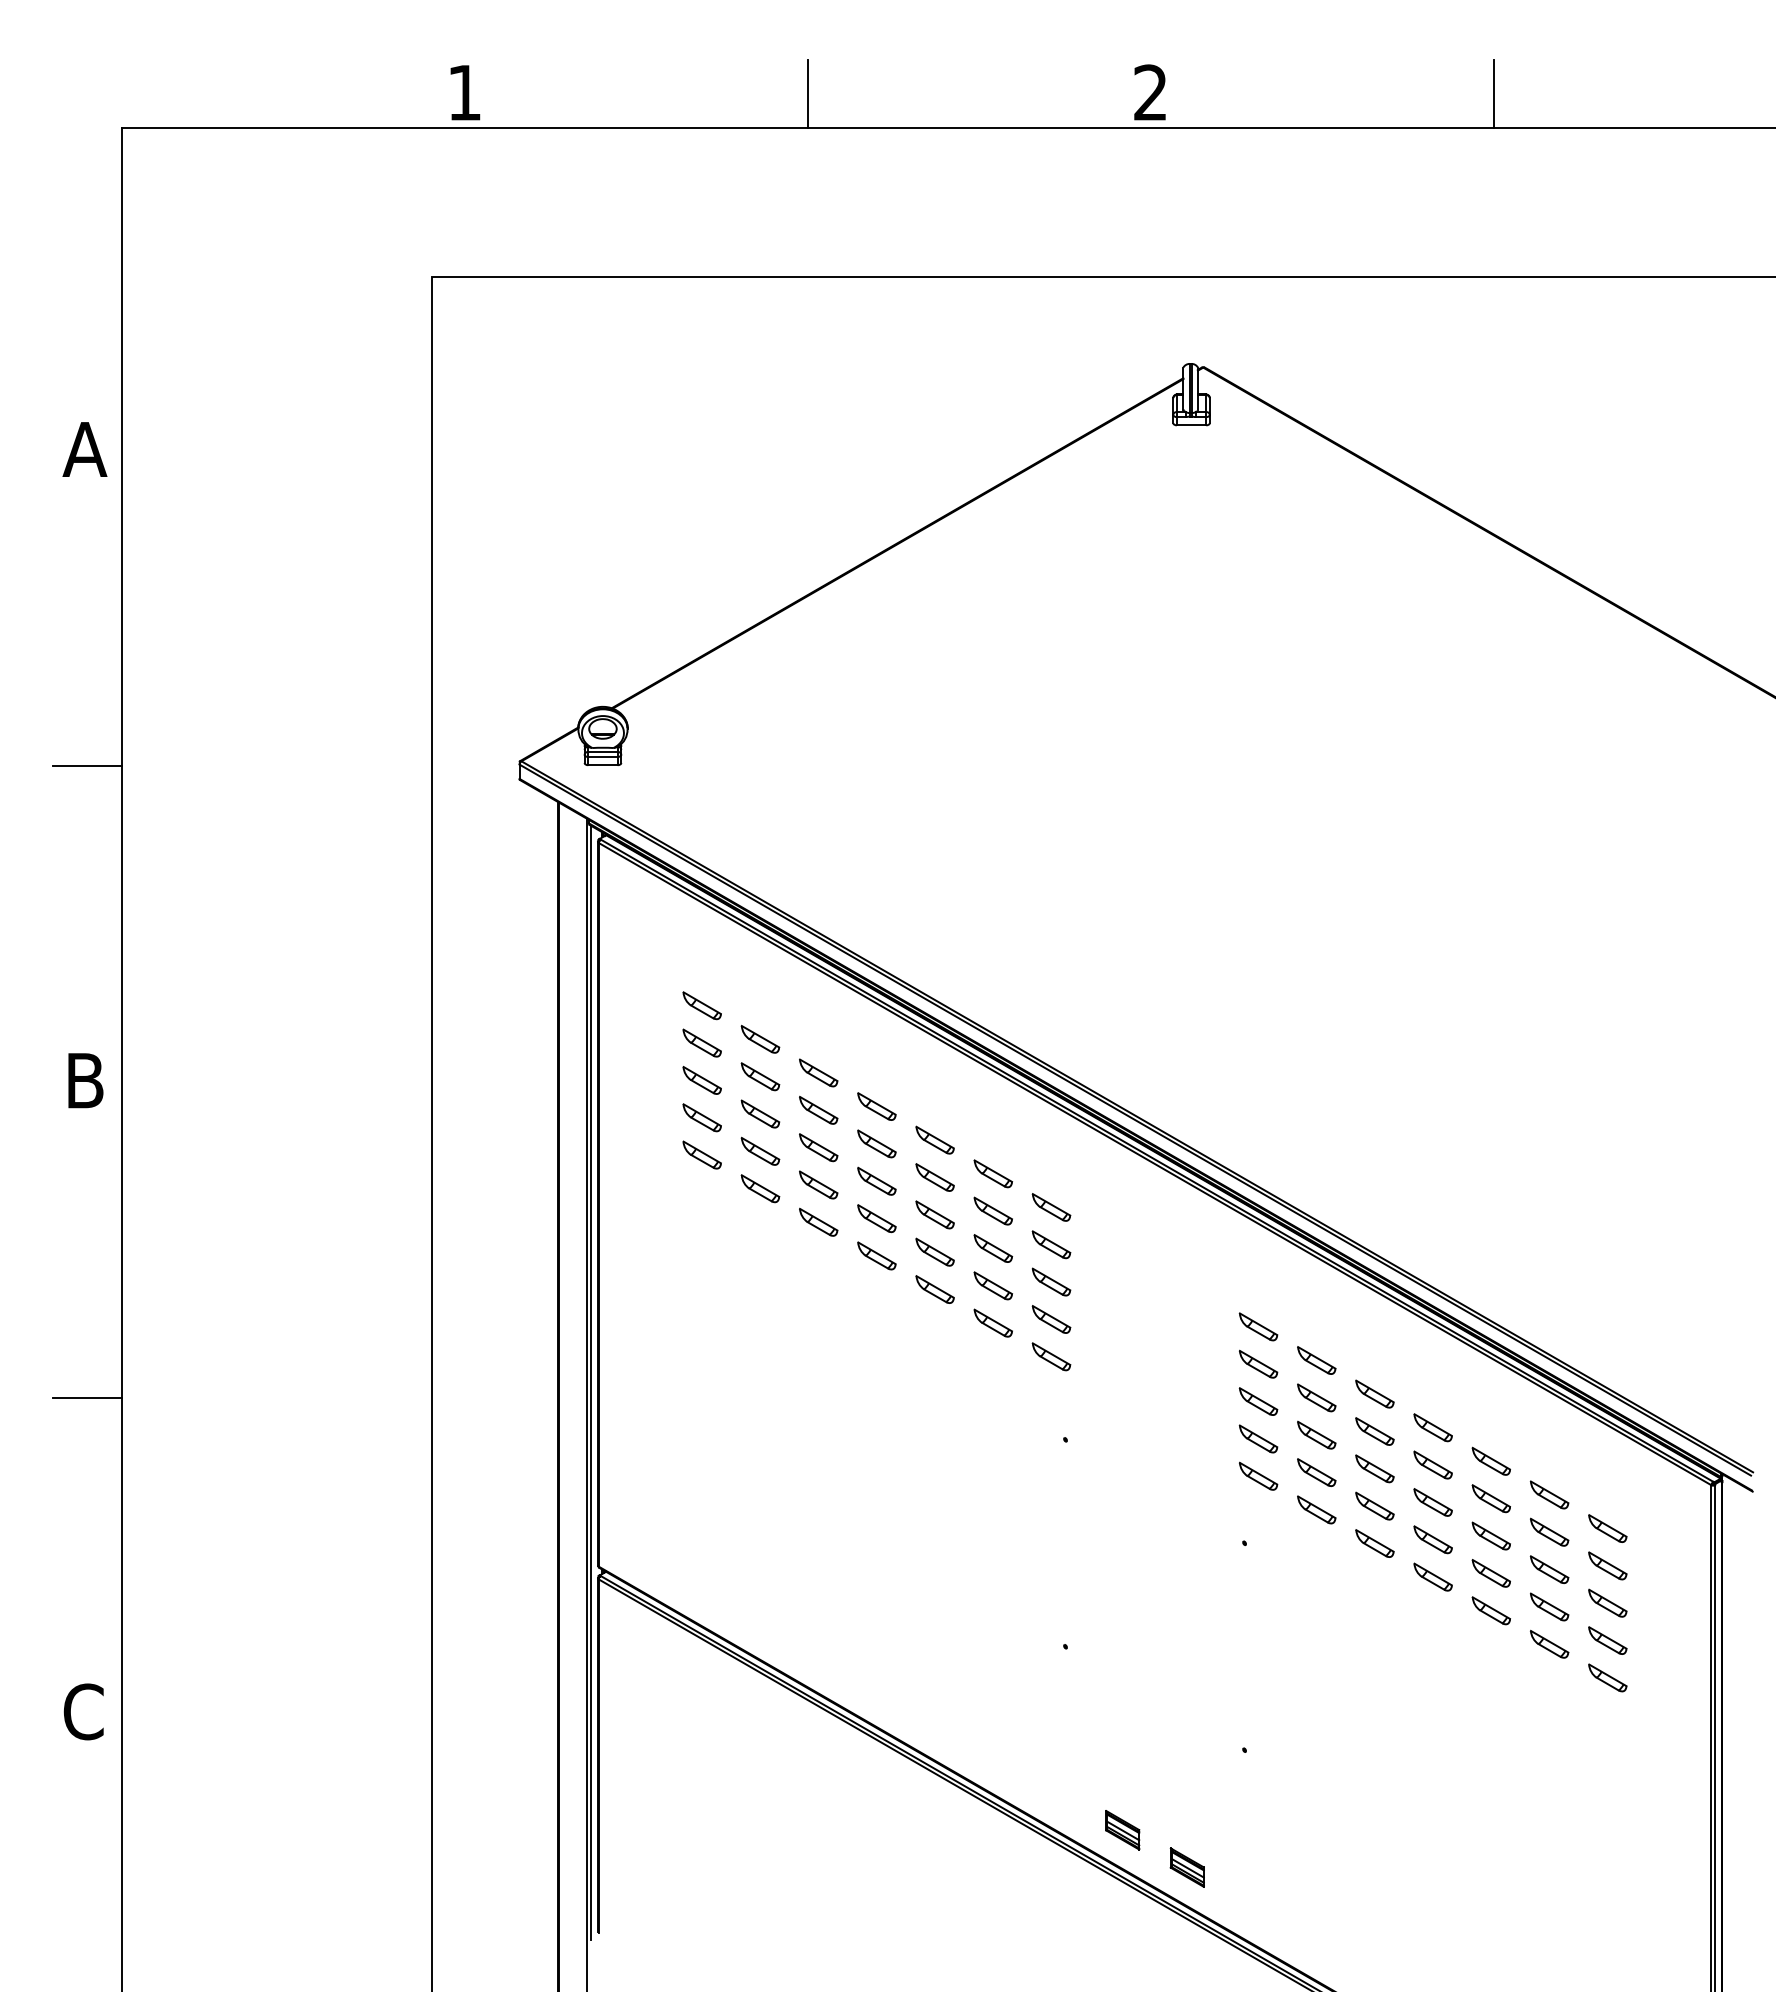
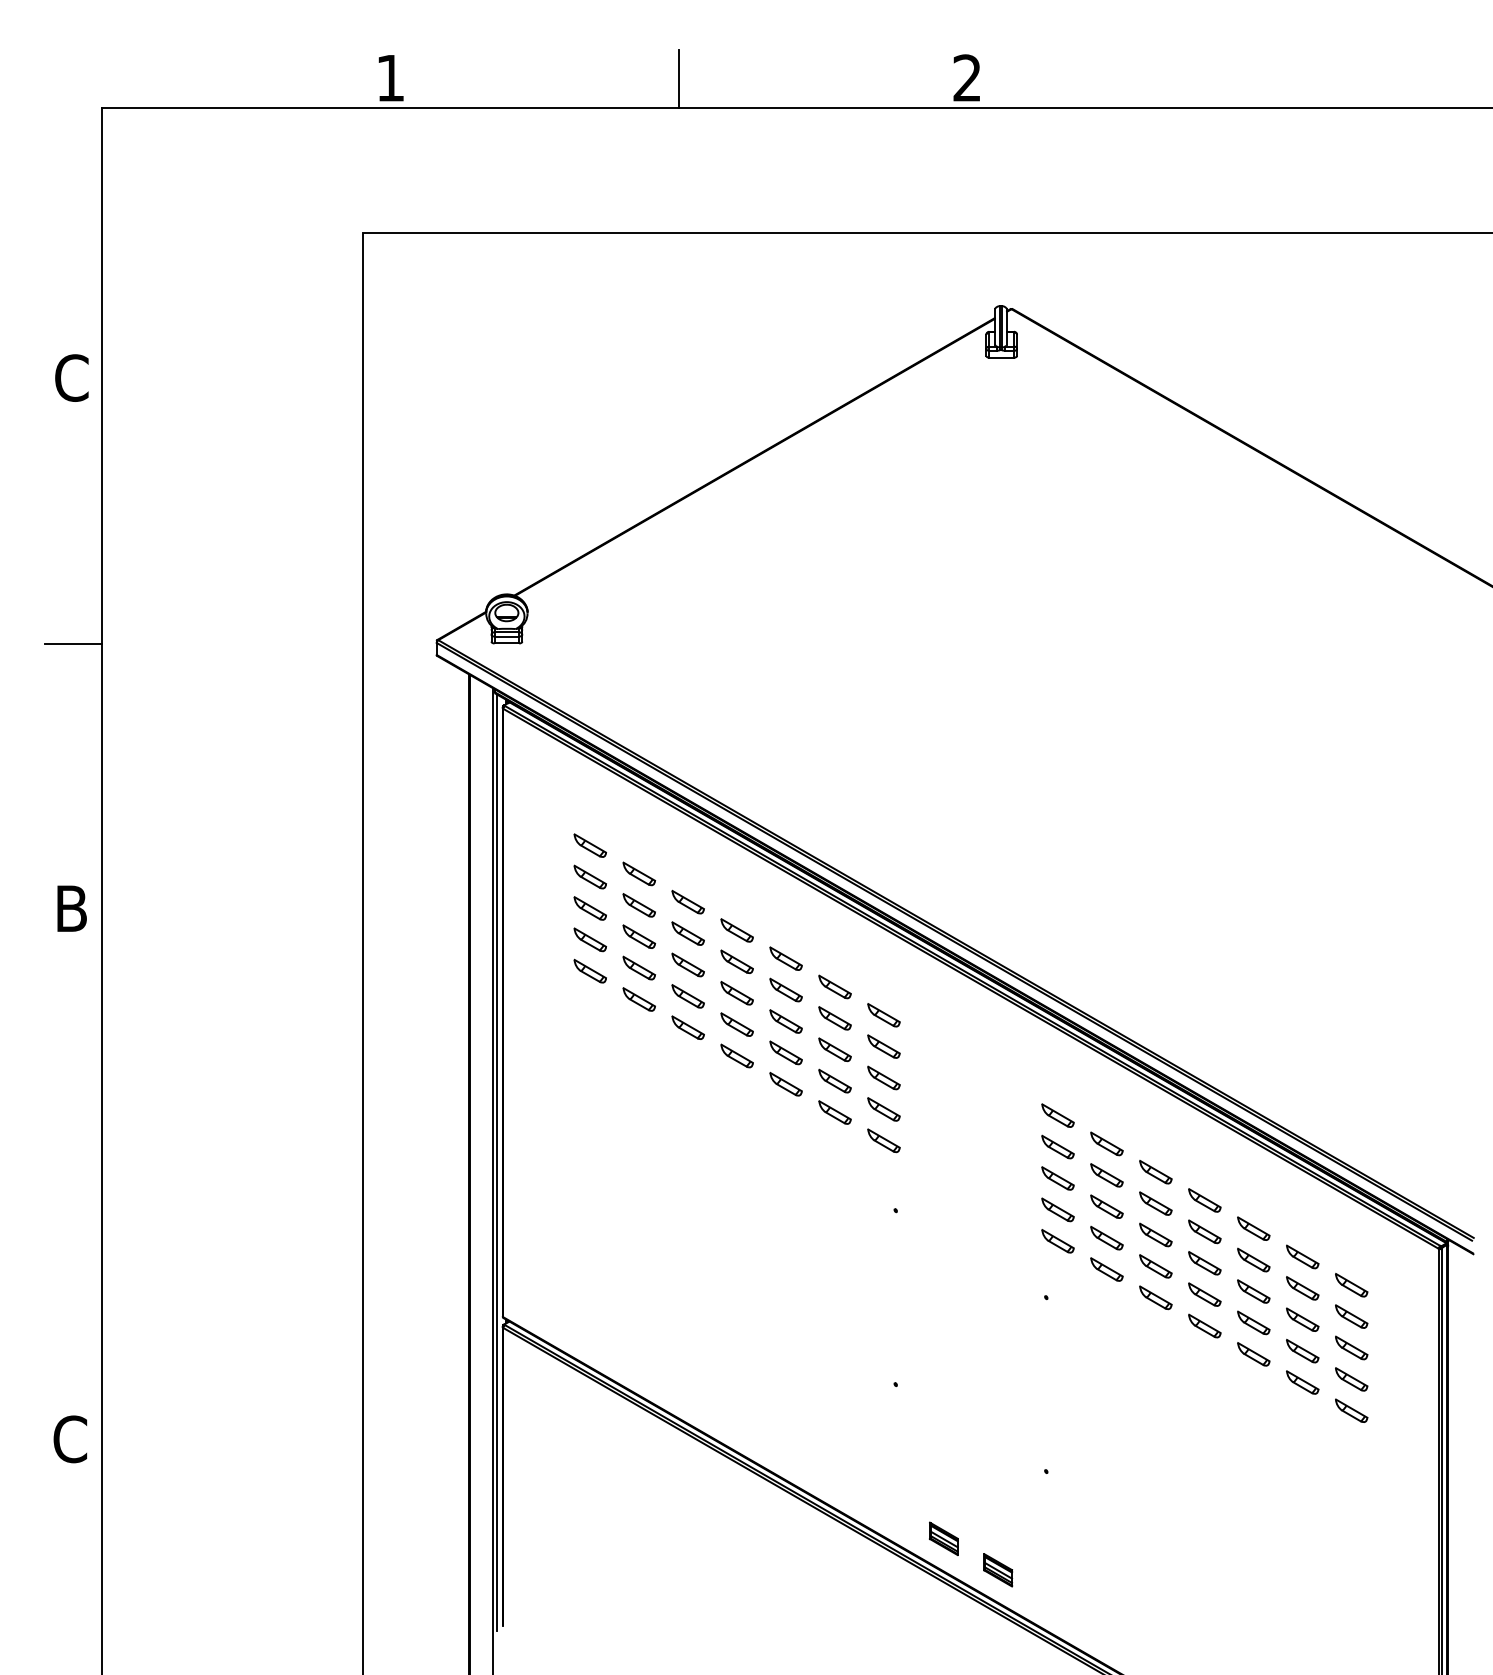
line: (1493, 93) -> (1255, 78), removed
text: (84, 449) -> (70, 378), A -> C
line: (87, 1397) -> (73, 1175), removed

